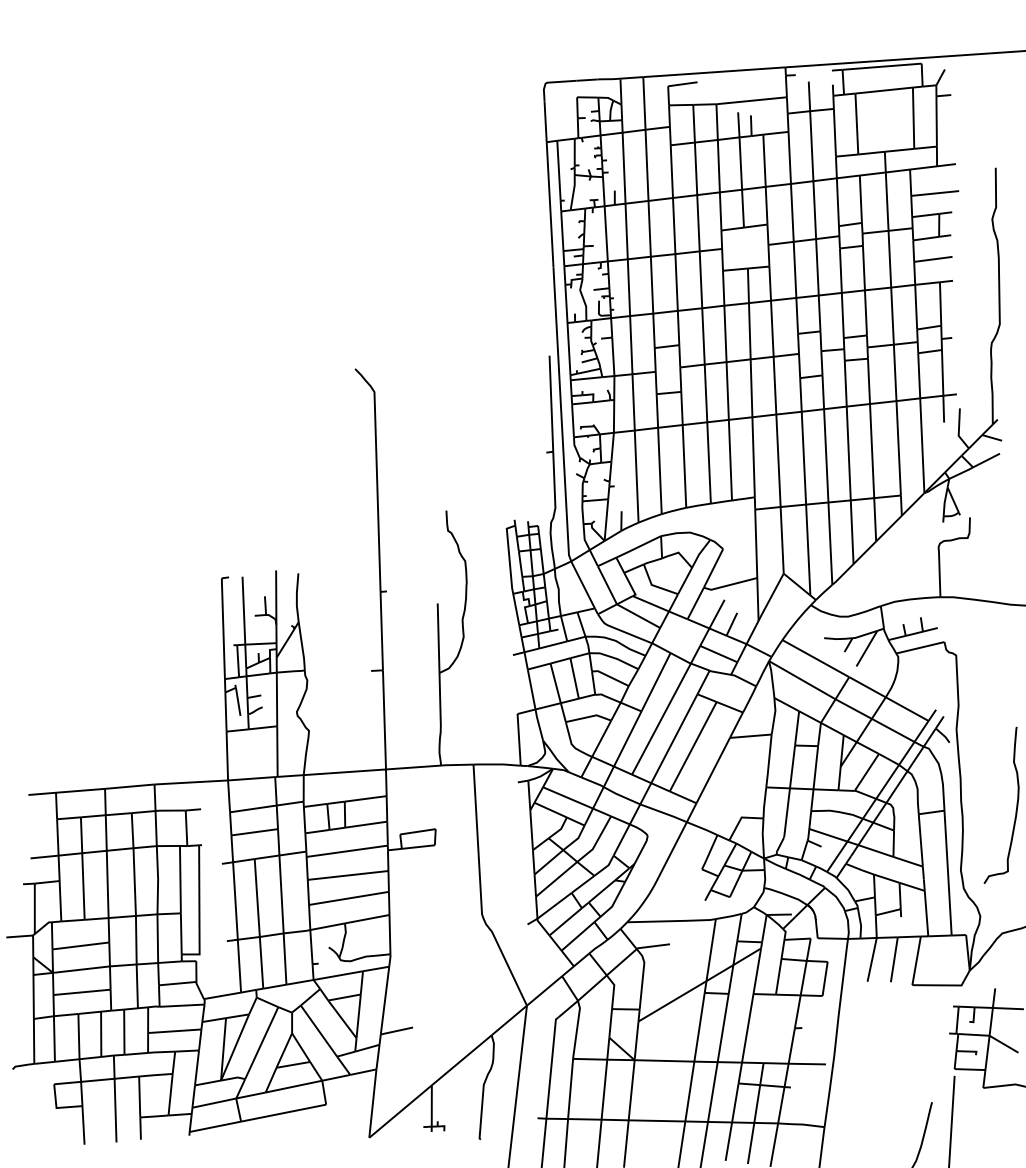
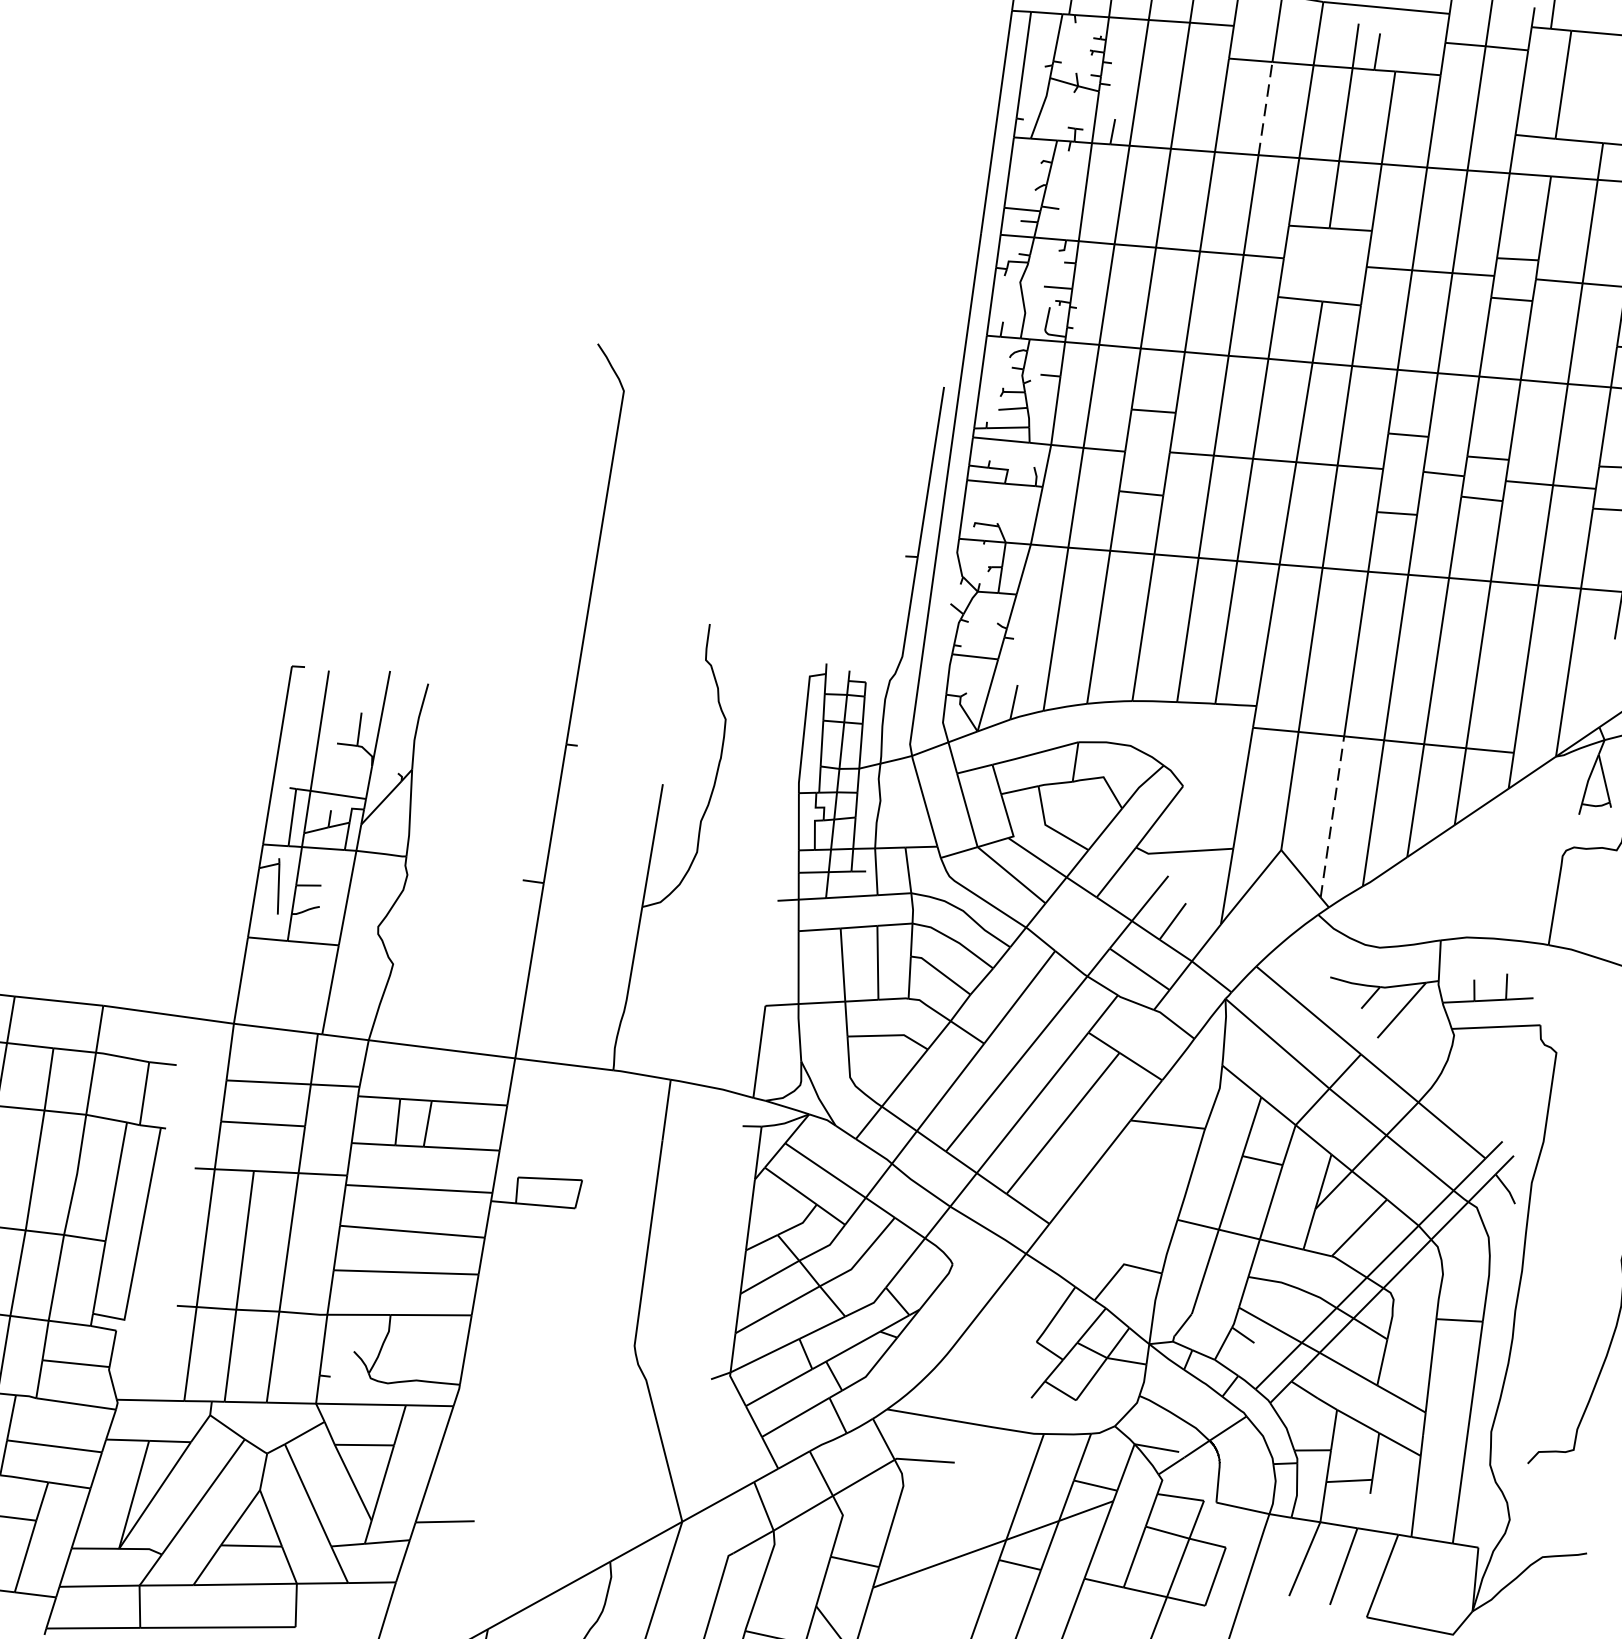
line: (696, 168) -> (1266, 108), solid -> dashed
line: (808, 549) -> (1333, 816), solid -> dashed

